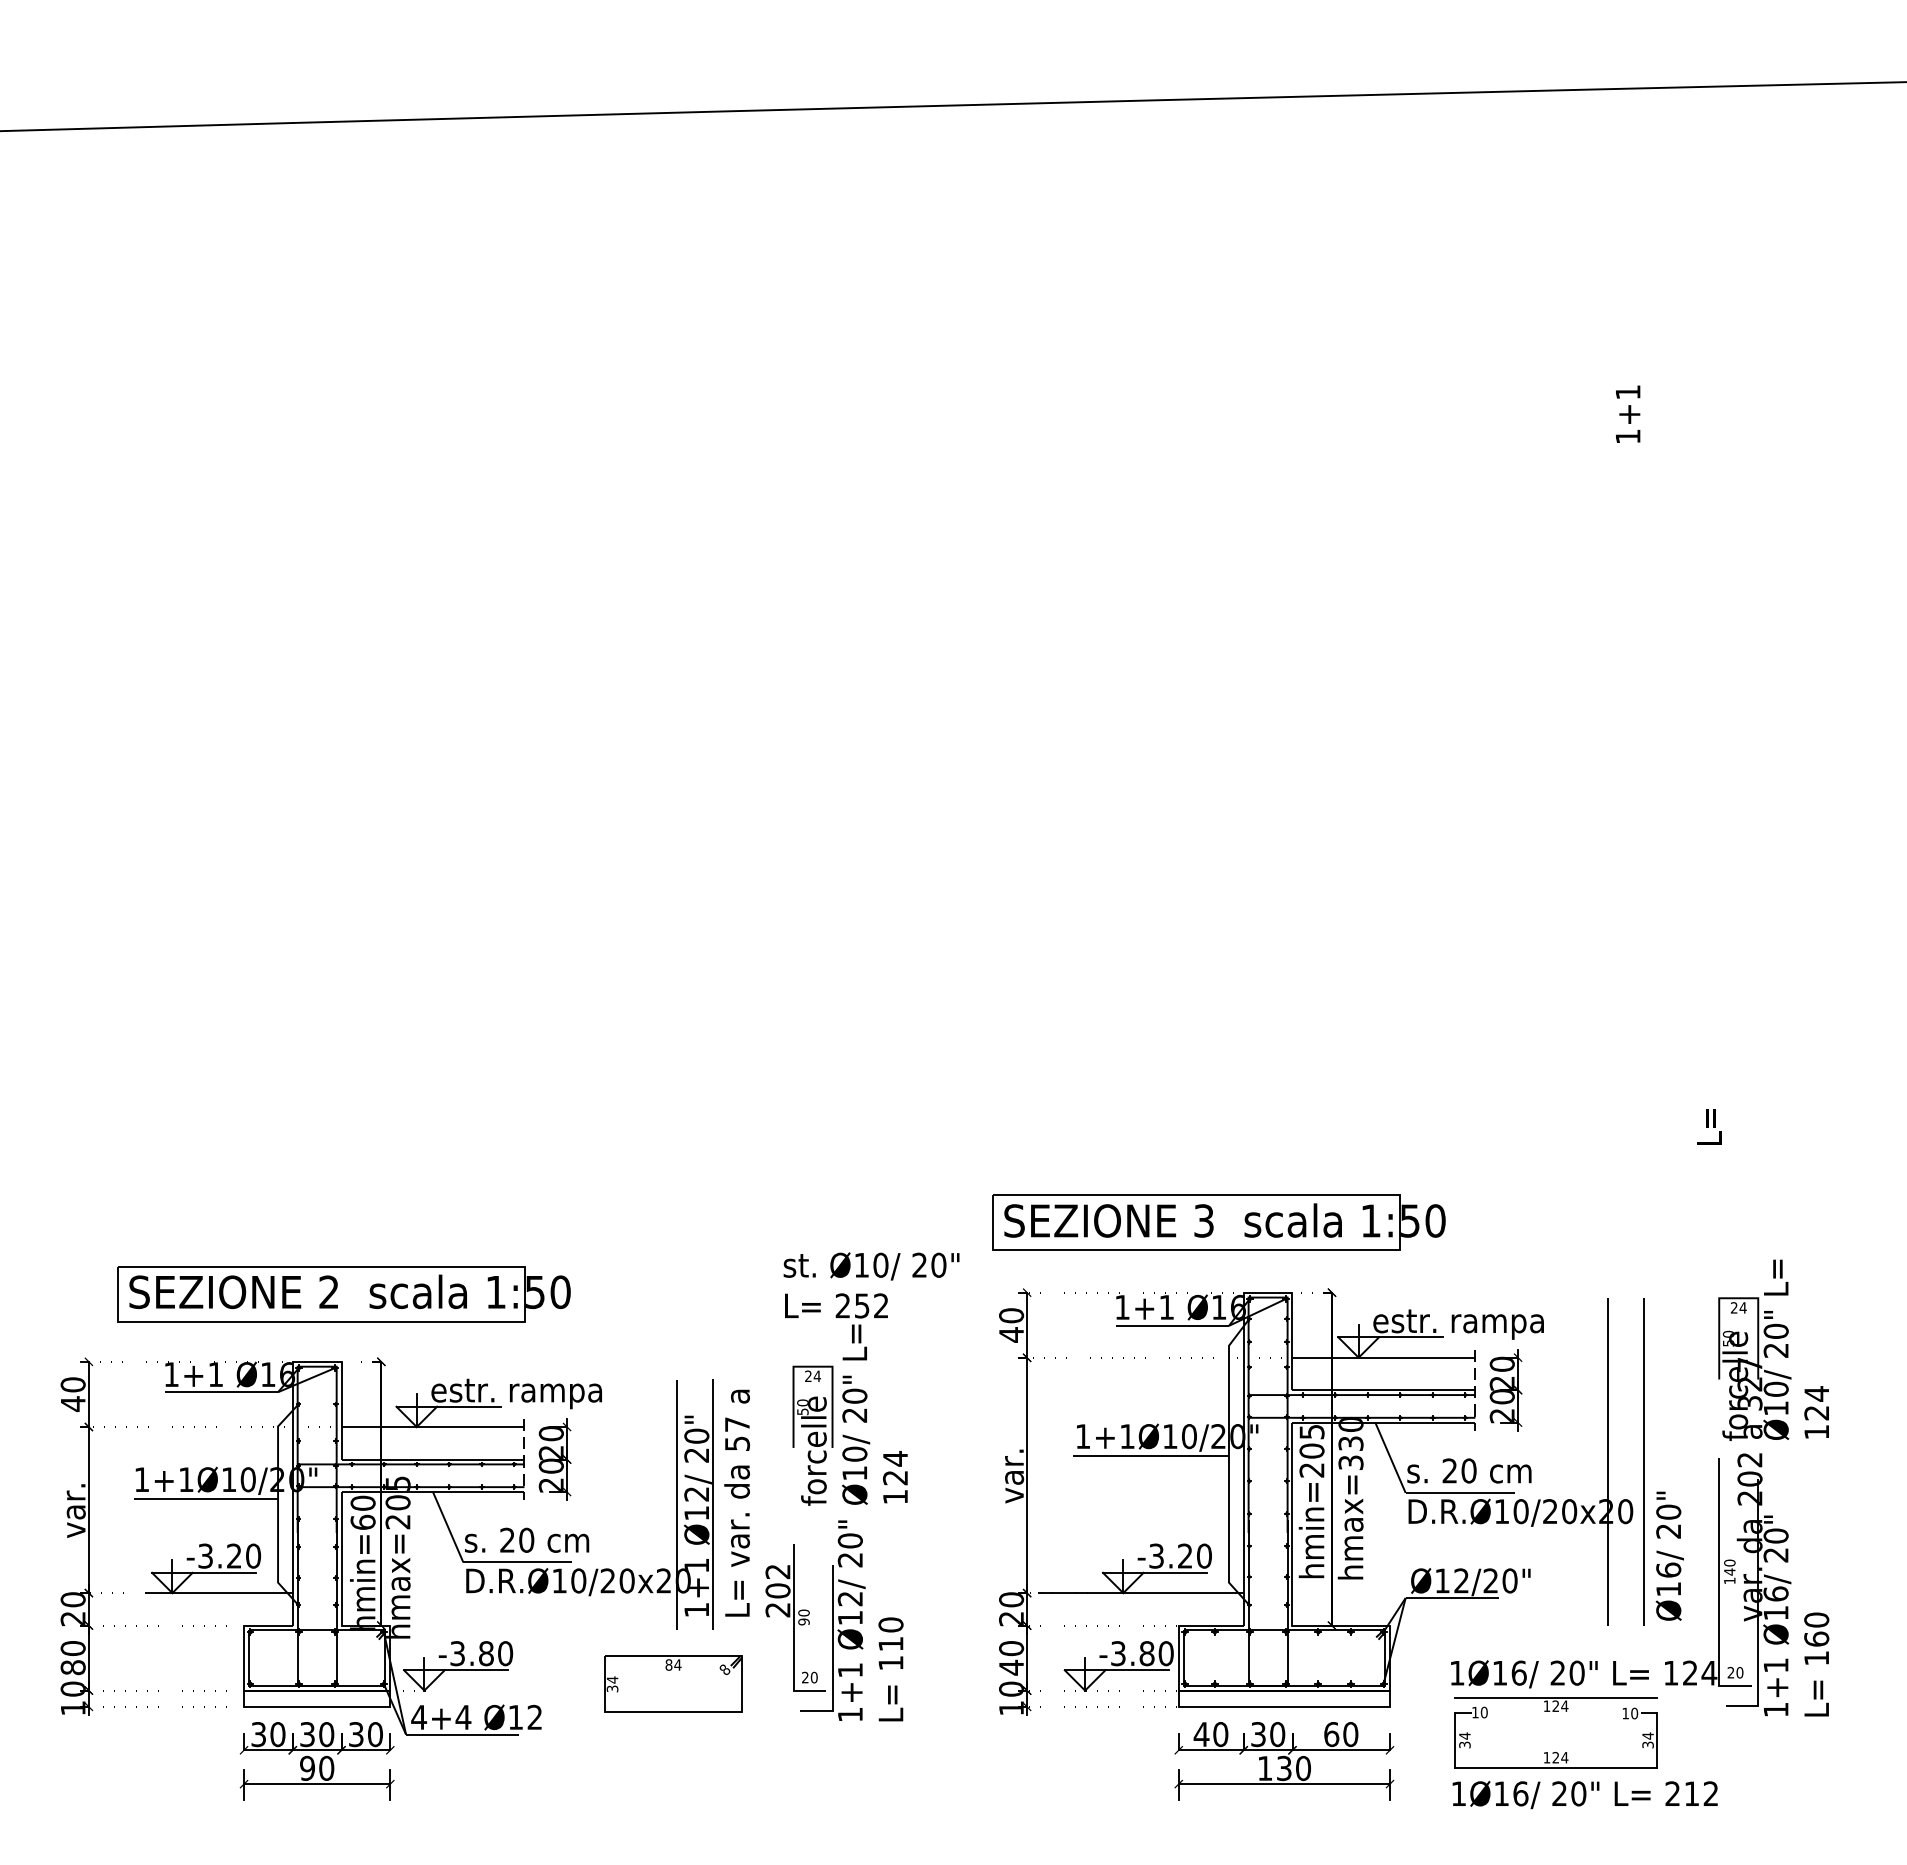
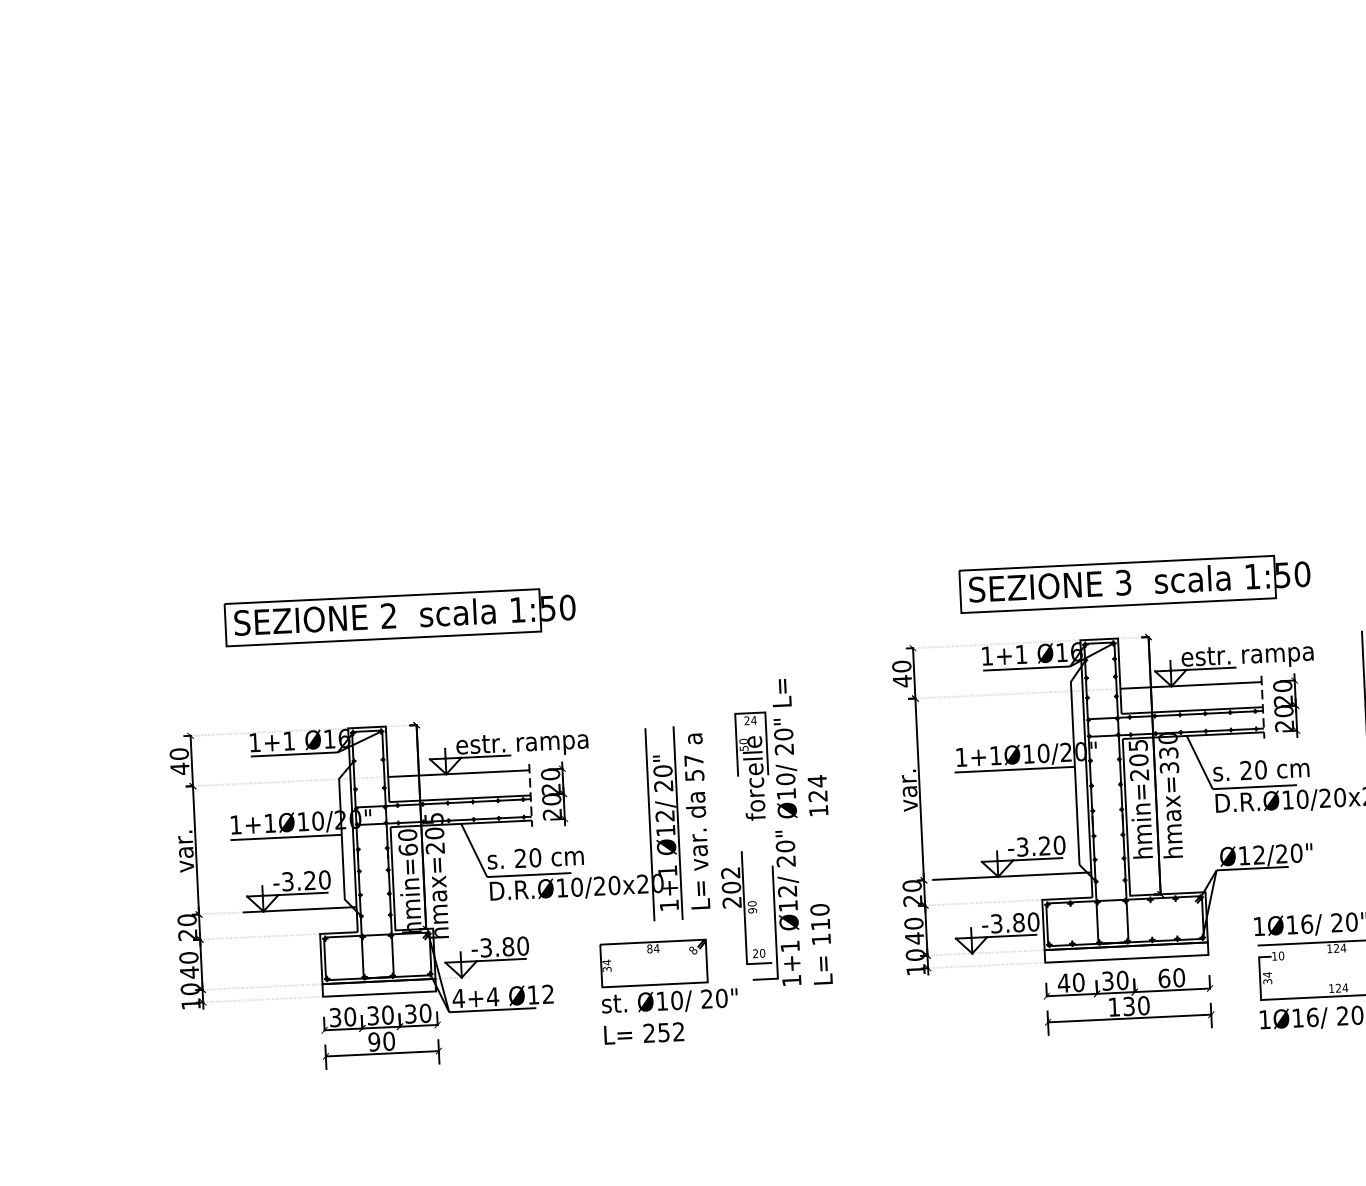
part: (1218, 1222) -> (1134, 583), moved
text: (871, 1285) -> (670, 1016), moved
part: (343, 1294) -> (399, 617), moved
text: (72, 1667) -> (189, 972), 80 -> 40

